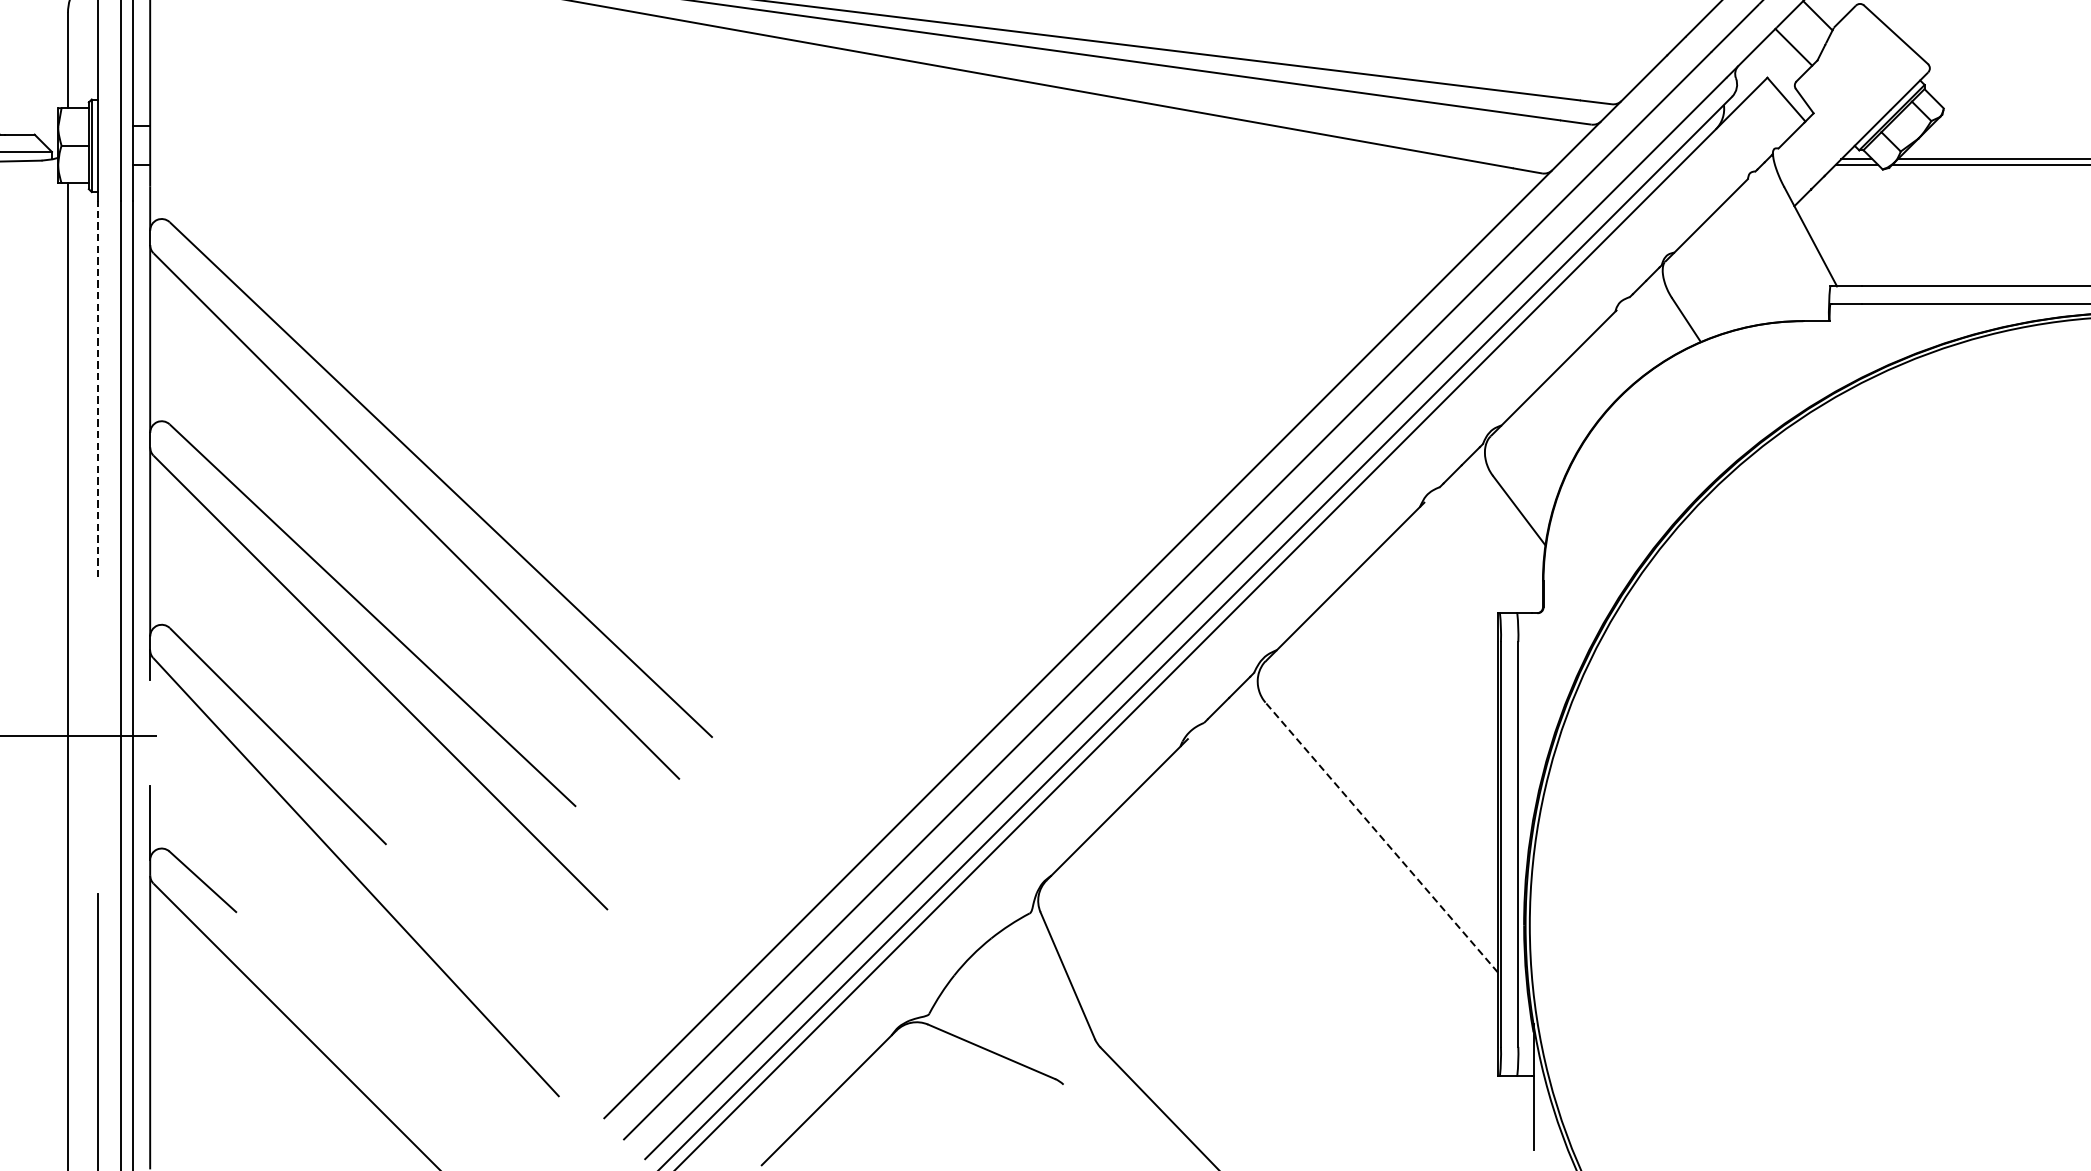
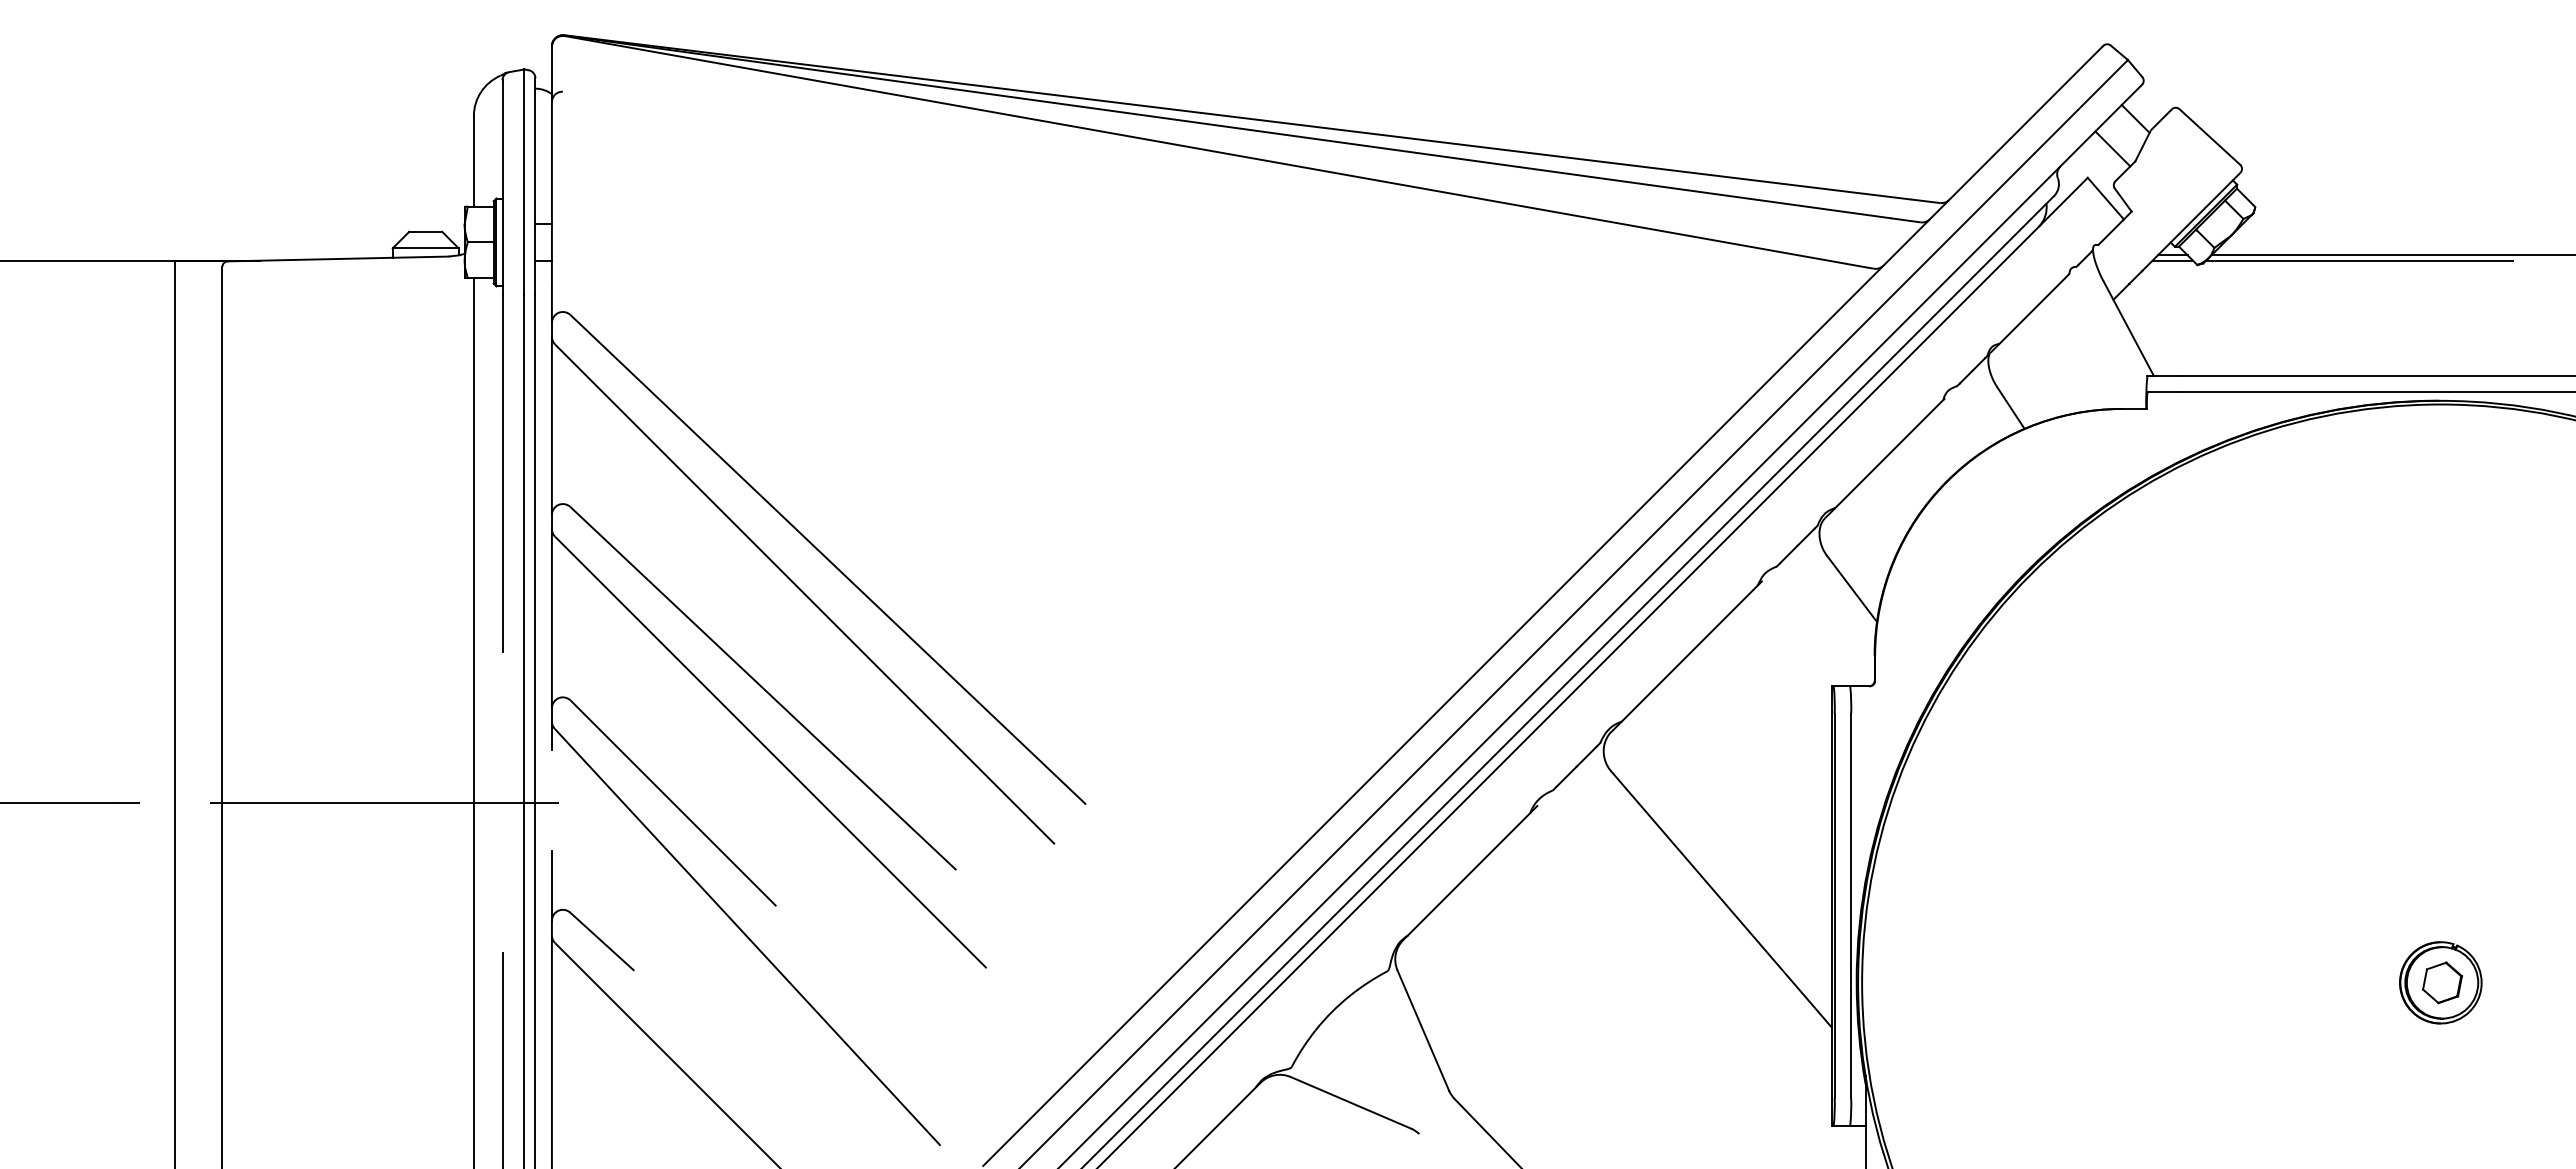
line: (98, 389) -> (502, 473), dashed -> solid
line: (1381, 837) -> (1721, 899), dashed -> solid

